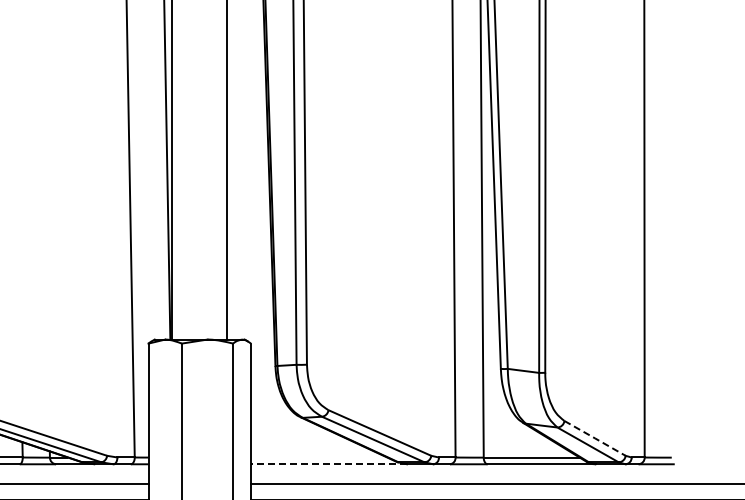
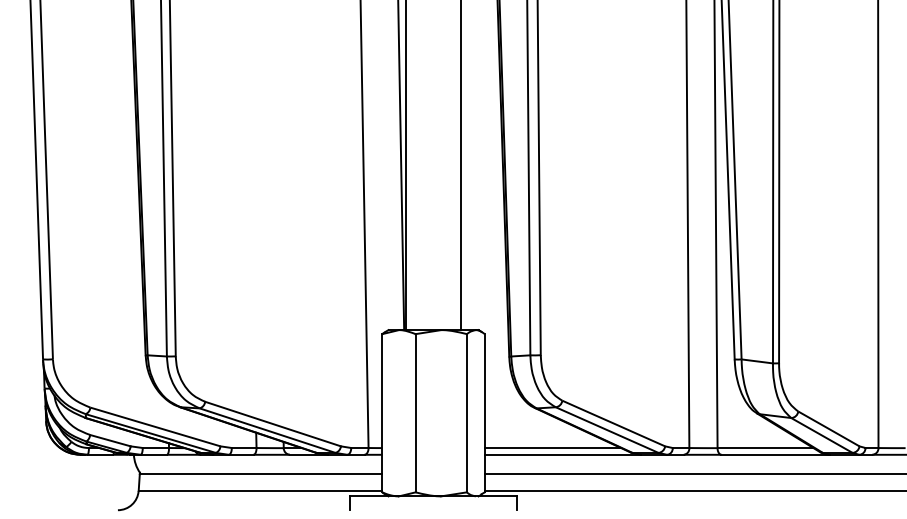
line: (594, 437) -> (828, 428), dashed -> solid
line: (318, 457) -> (552, 448), added
line: (328, 463) -> (562, 454), dashed -> solid

